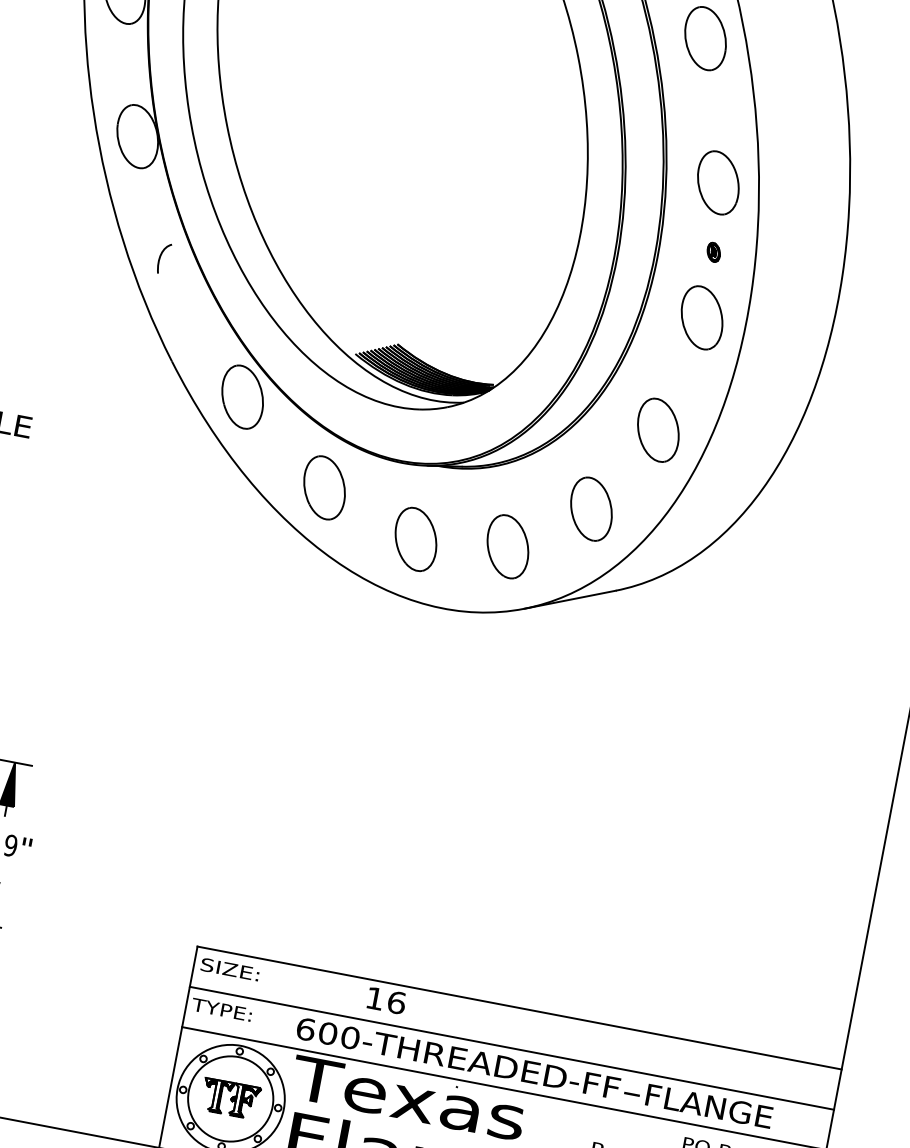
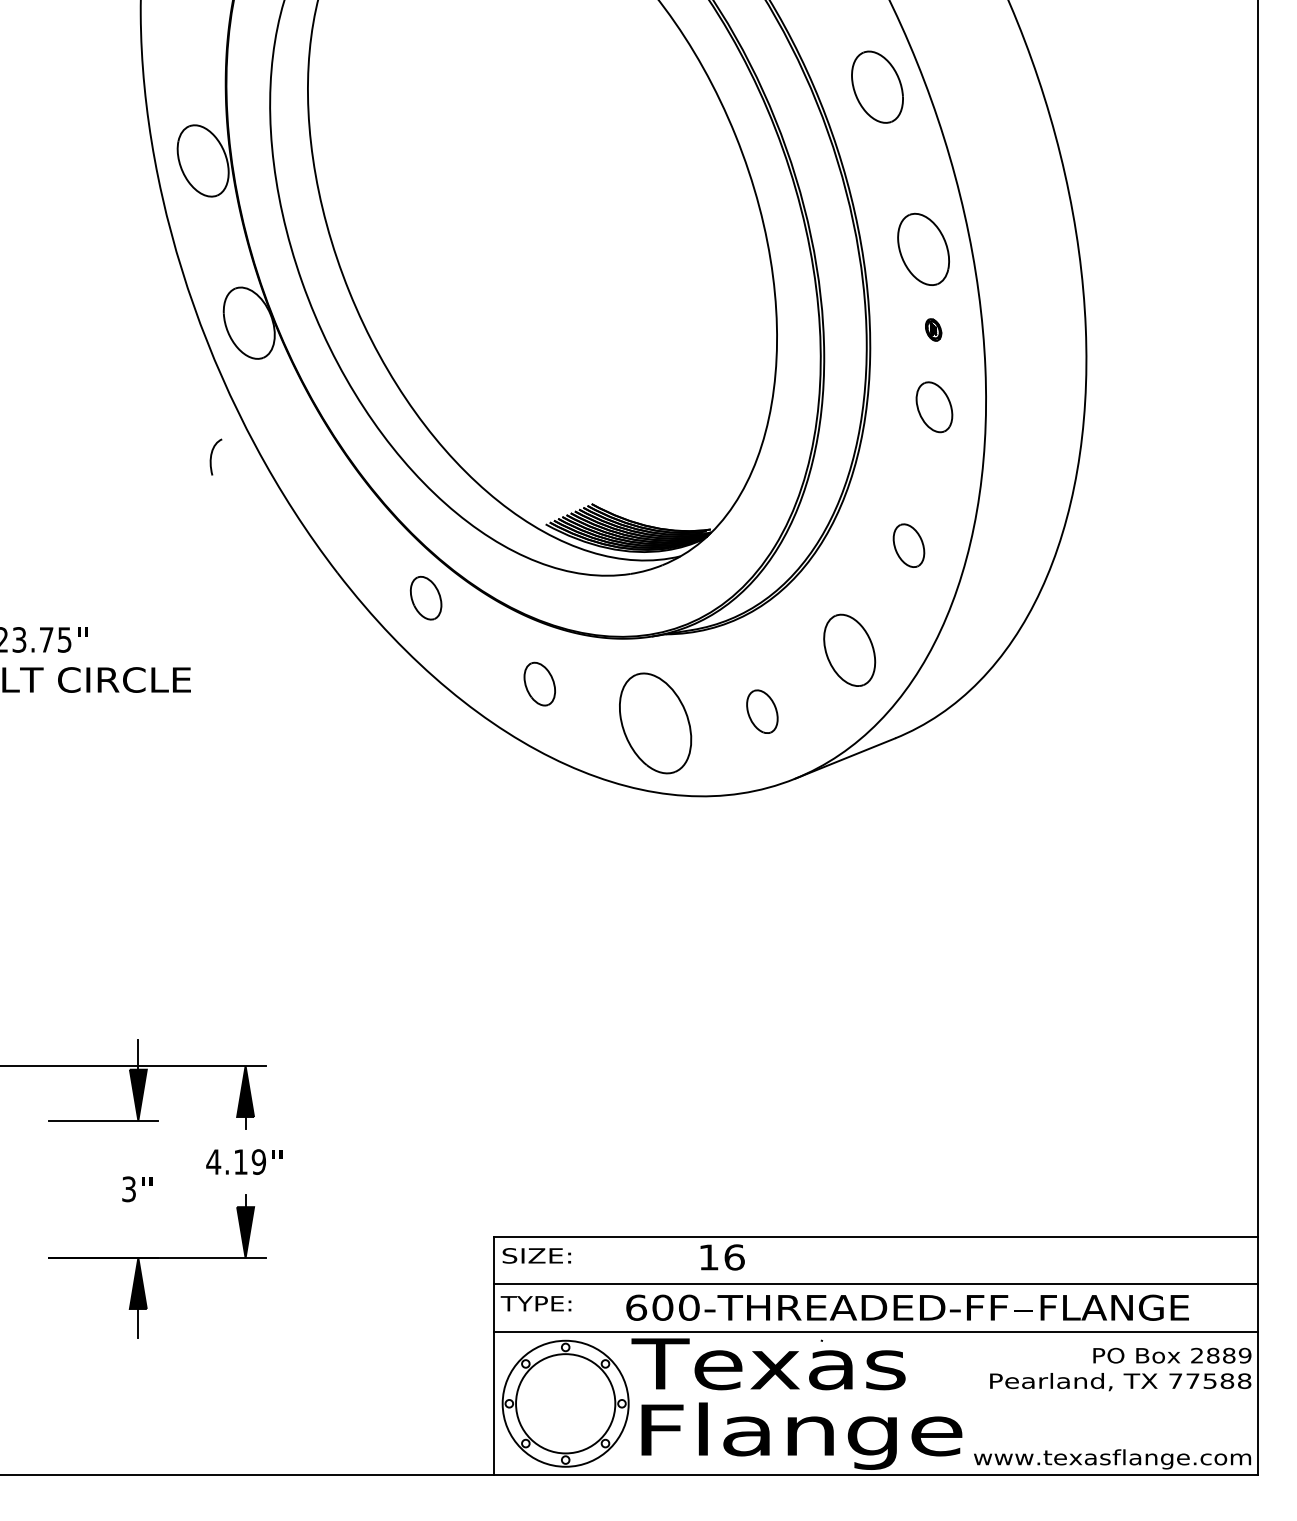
curve: (161, 256) -> (212, 455), moved
part: (702, 317) -> (934, 406), size x0.7
part: (242, 396) -> (425, 597), size x0.6
part: (657, 430) -> (908, 545), size x0.6
part: (324, 487) -> (539, 683), size x0.6
part: (416, 538) -> (655, 722), size x1.4
part: (508, 546) -> (762, 711), size x0.6
part: (230, 1098) -> (565, 1403), removed

